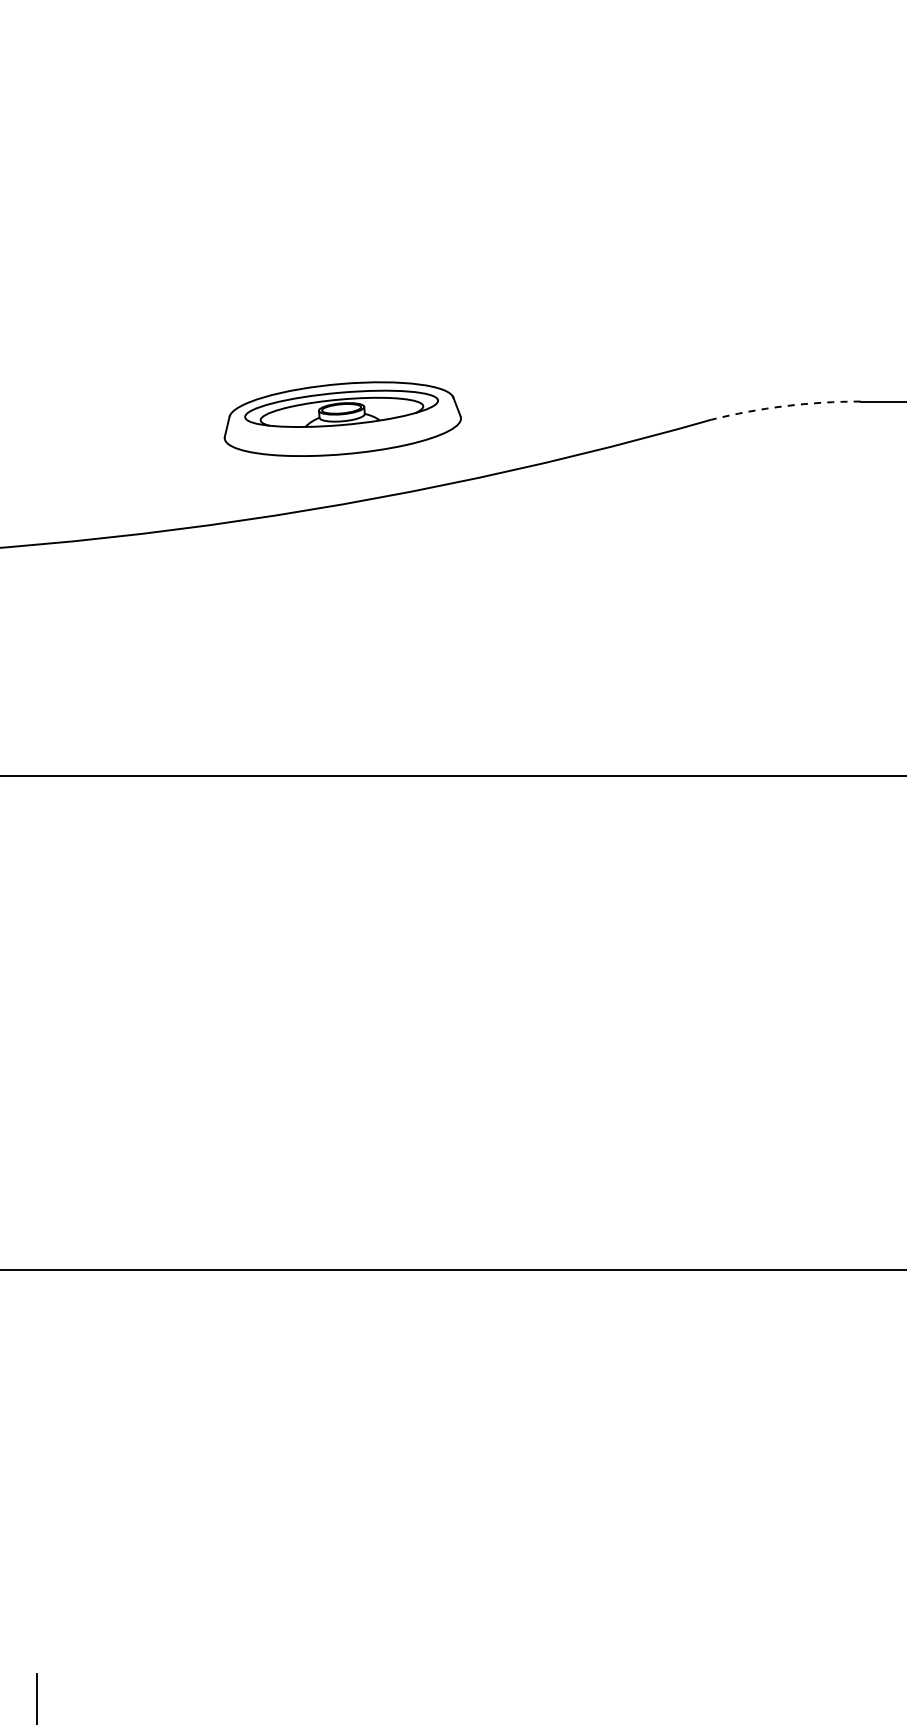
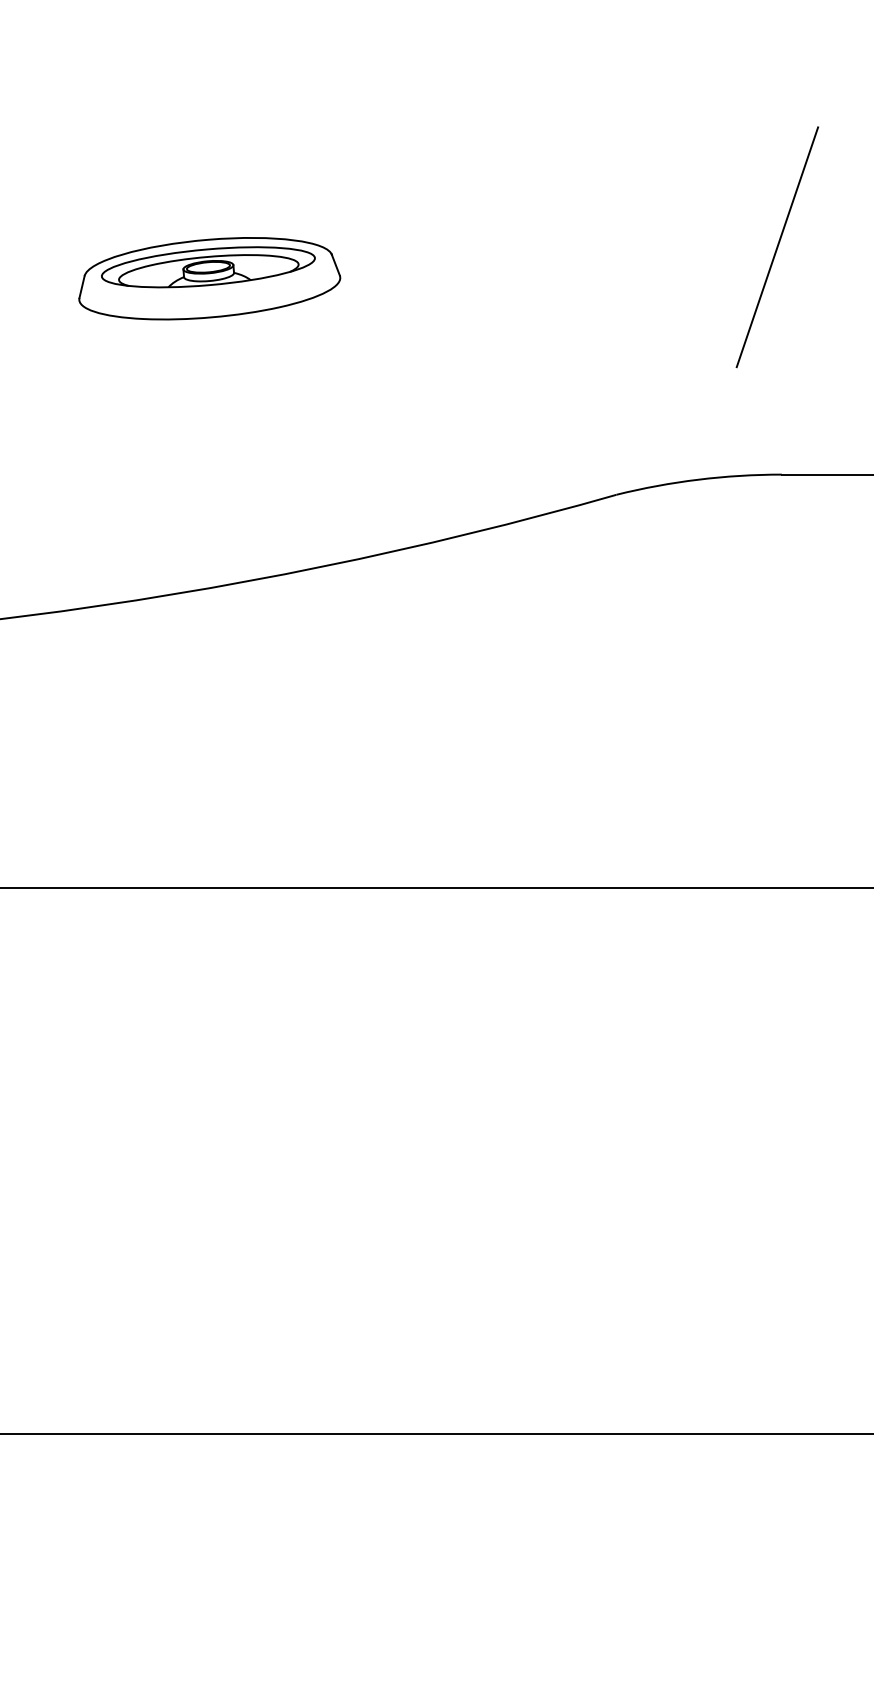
line: (856, 195) -> (777, 247), added
arc: (785, 406) -> (698, 480), dashed -> solid
part: (342, 418) -> (209, 277), moved

